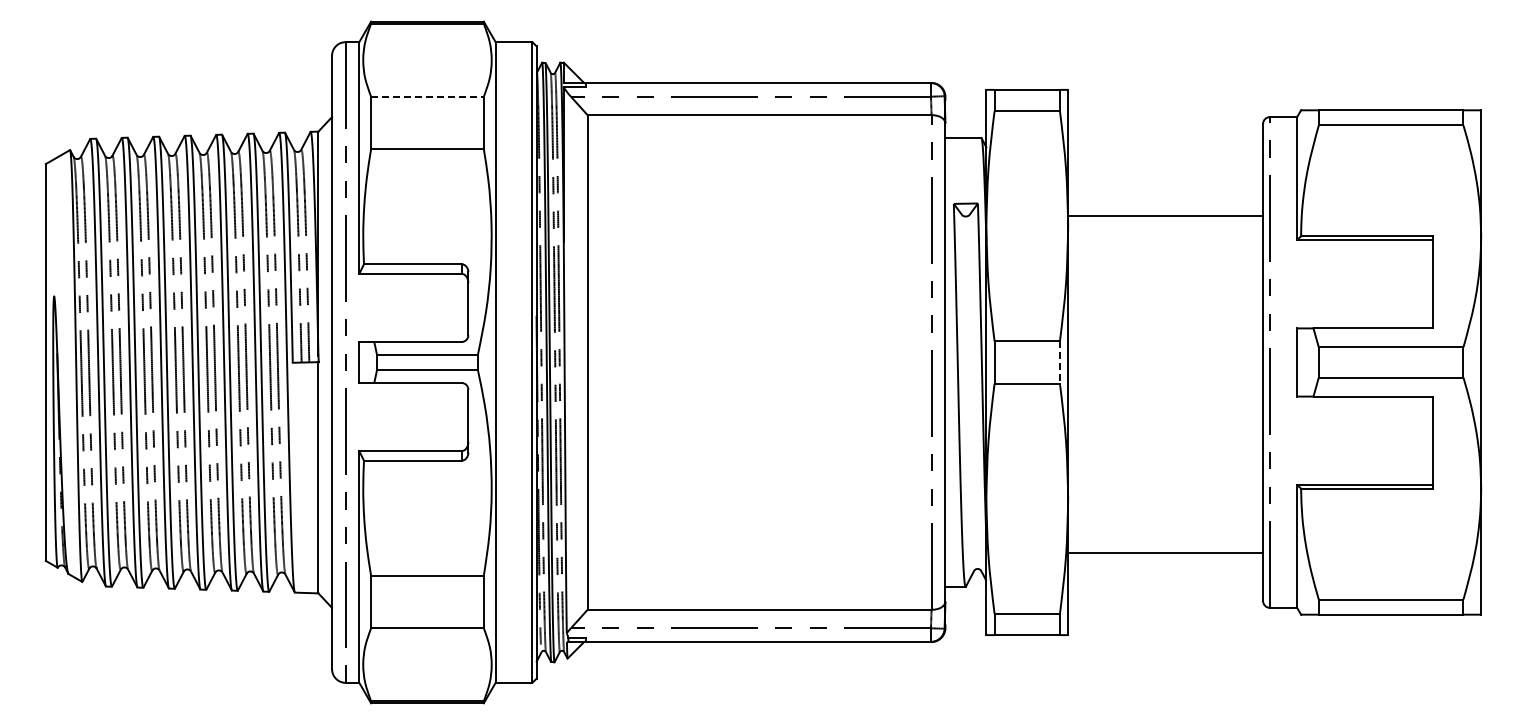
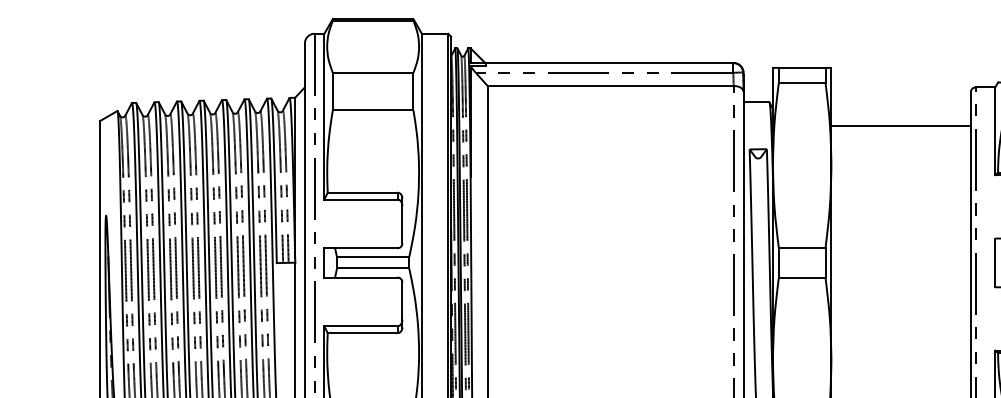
line: (427, 96) -> (373, 72), dashed -> solid
line: (1165, 215) -> (901, 126), moved
line: (1059, 362) -> (825, 262), dashed -> solid

